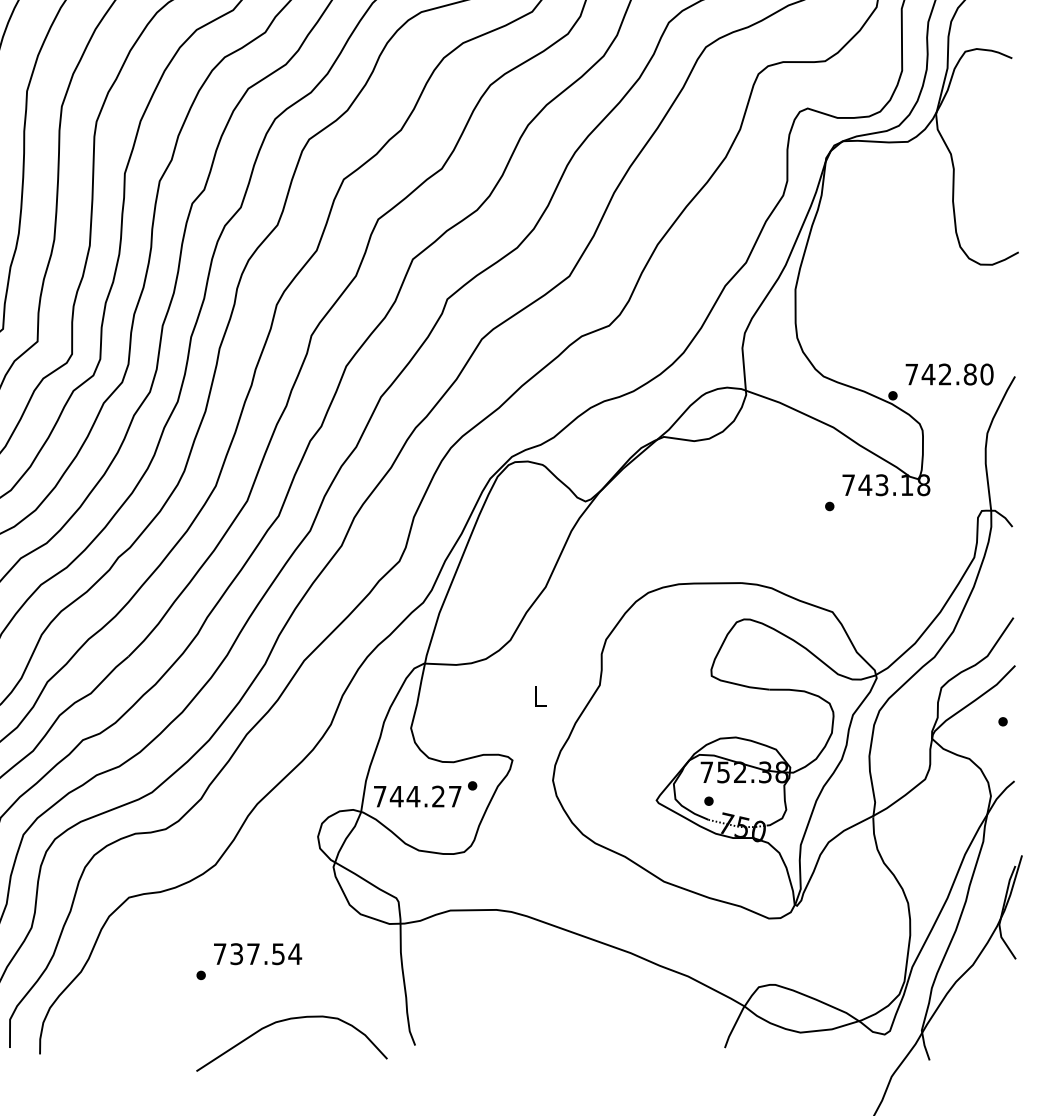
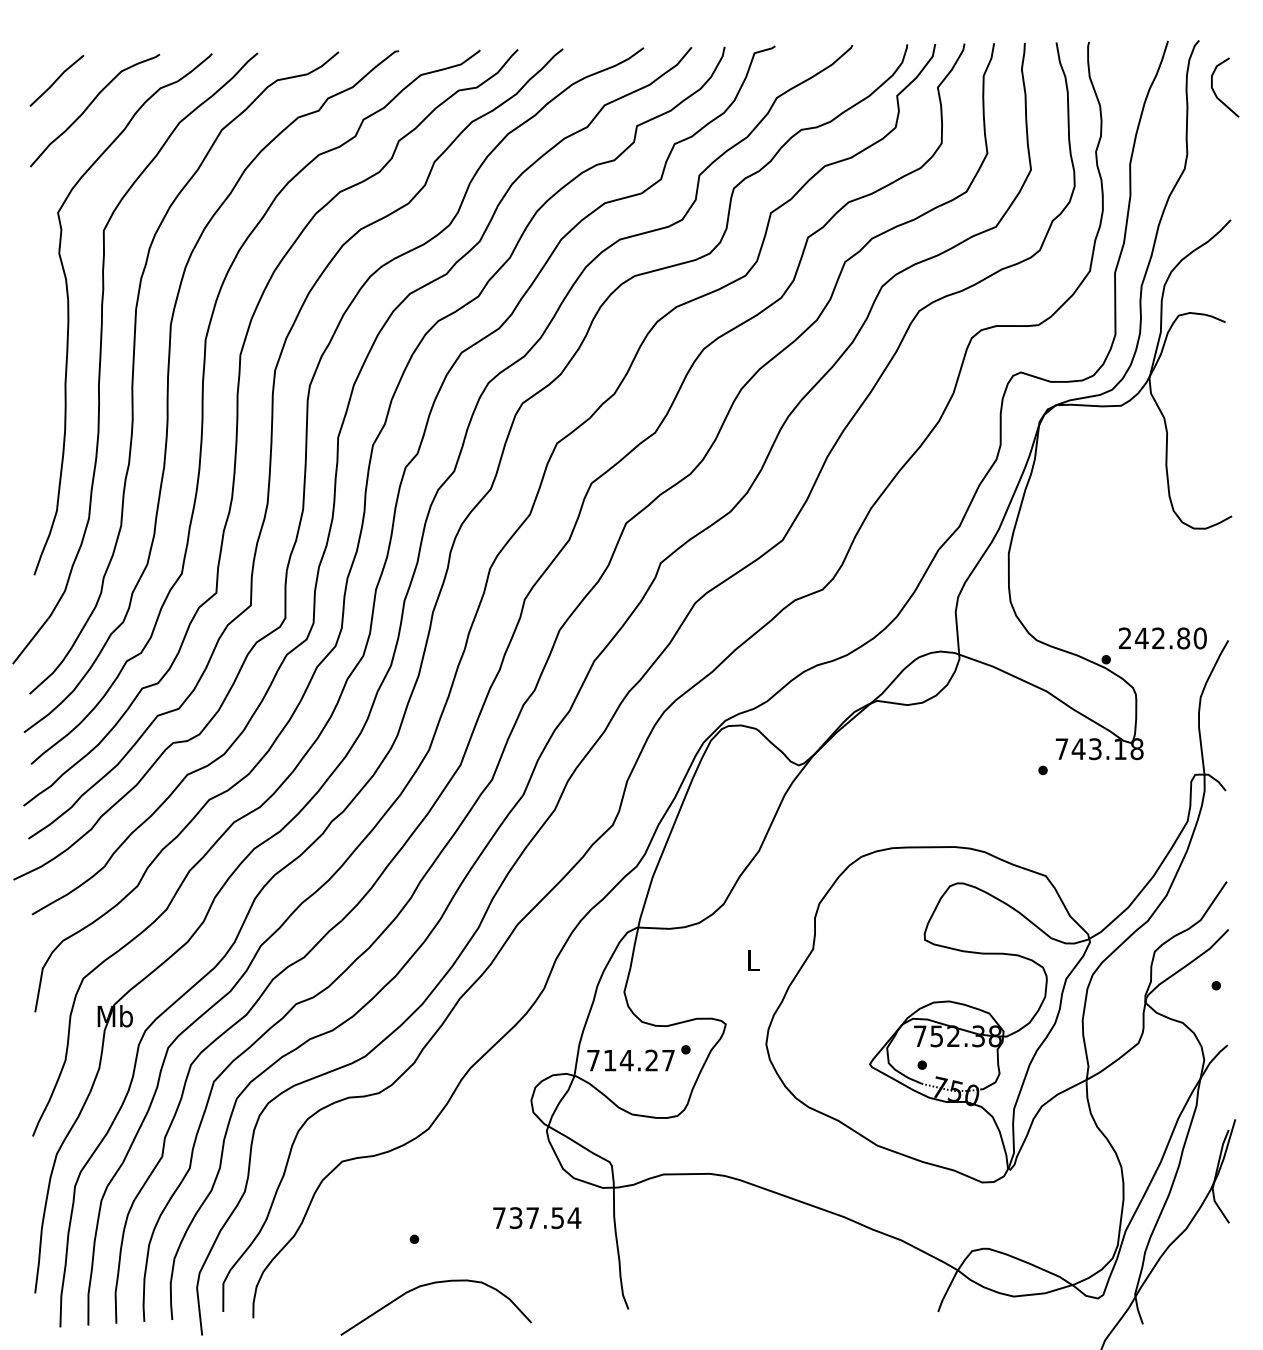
text: (911, 374) -> (1124, 638), 742.80 -> 242.80
text: (396, 796) -> (609, 1060), 744.27 -> 714.27
text: (258, 954) -> (537, 1218), moved
curve: (288, 1020) -> (432, 1284), moved

